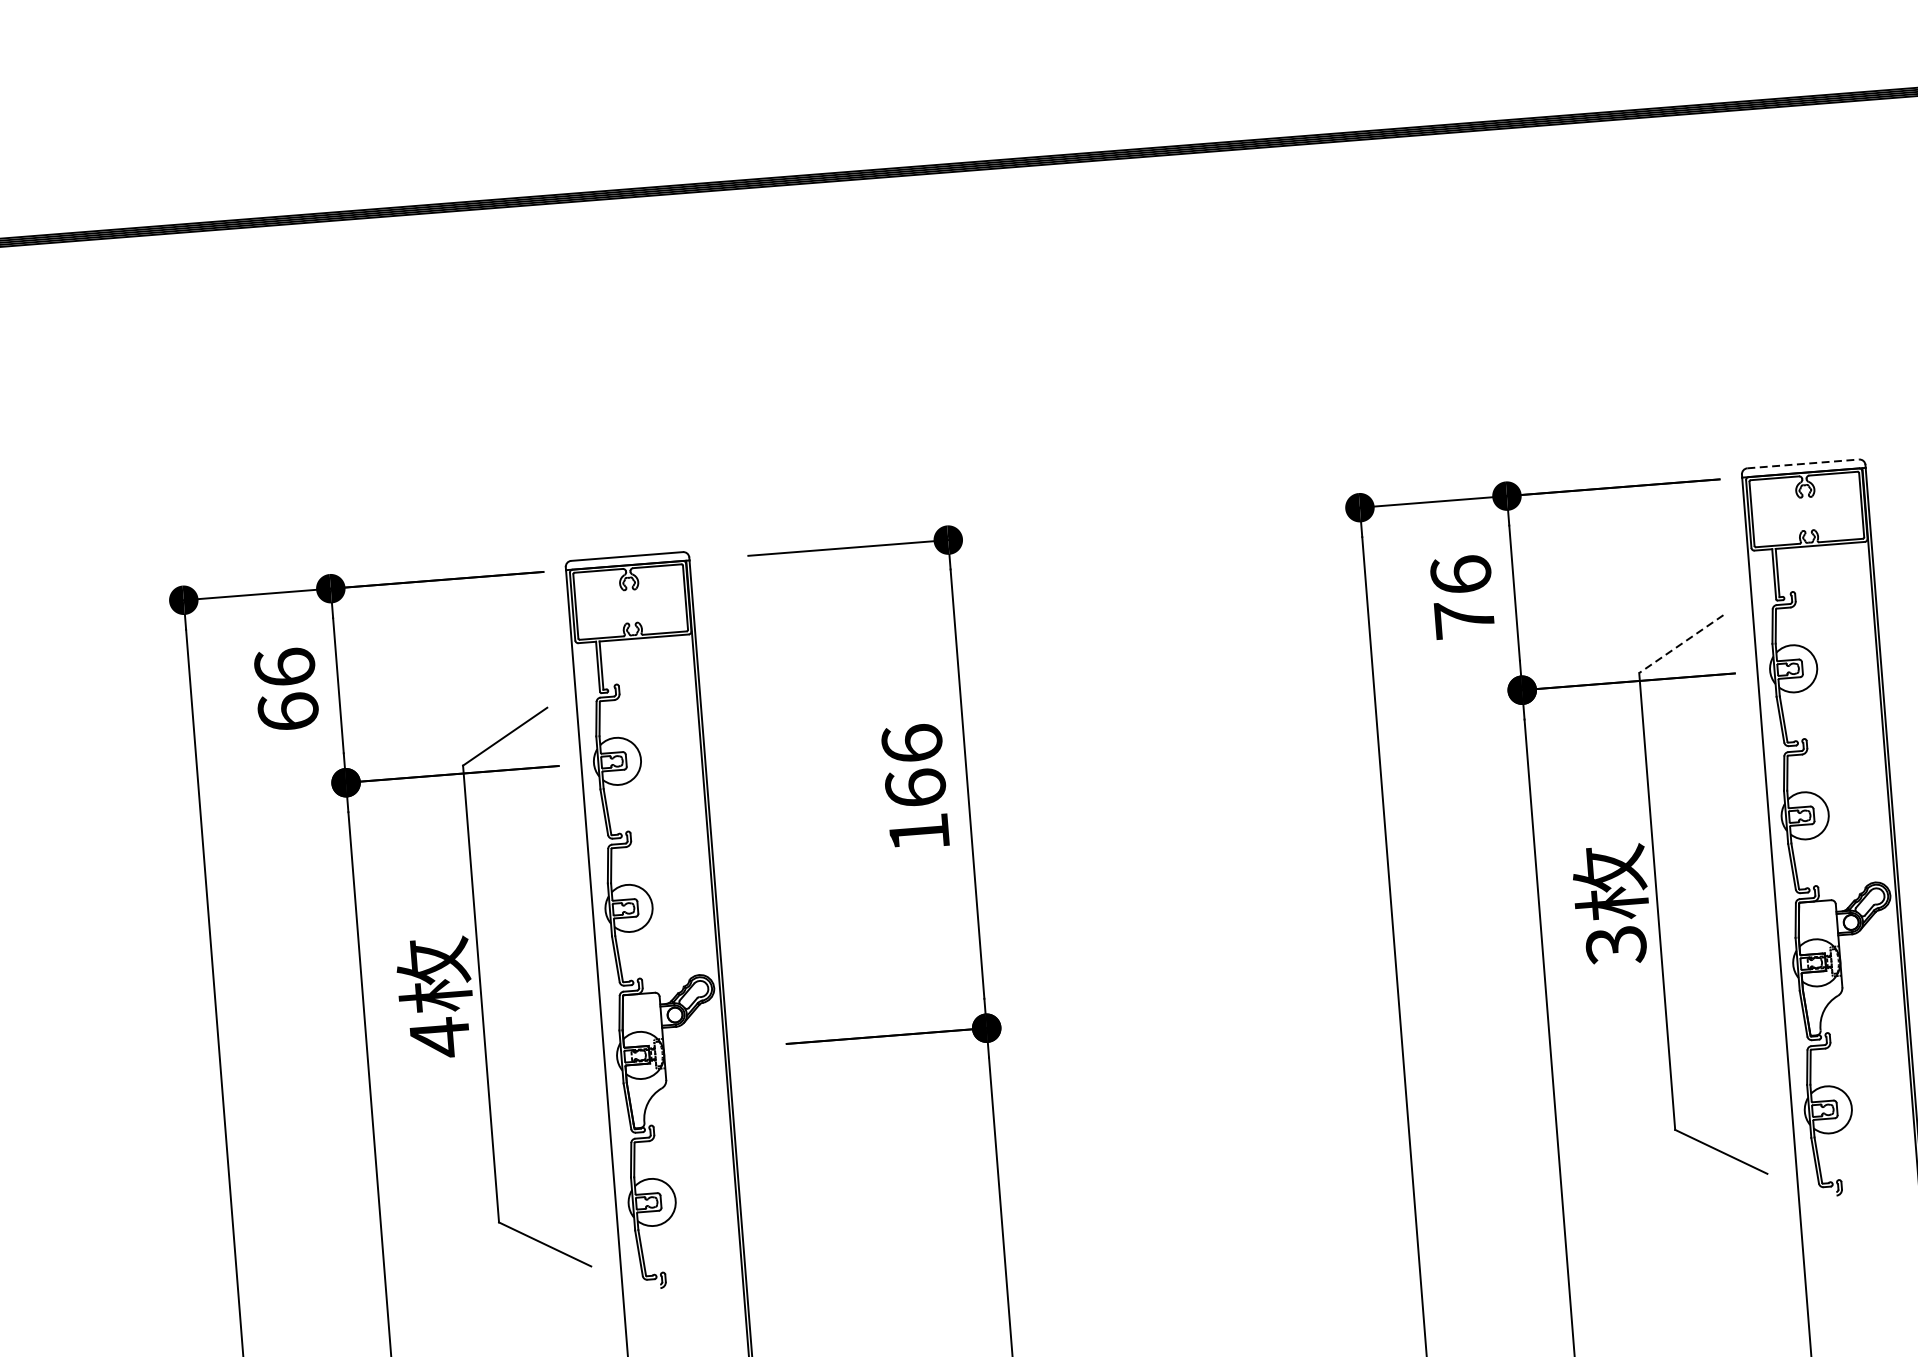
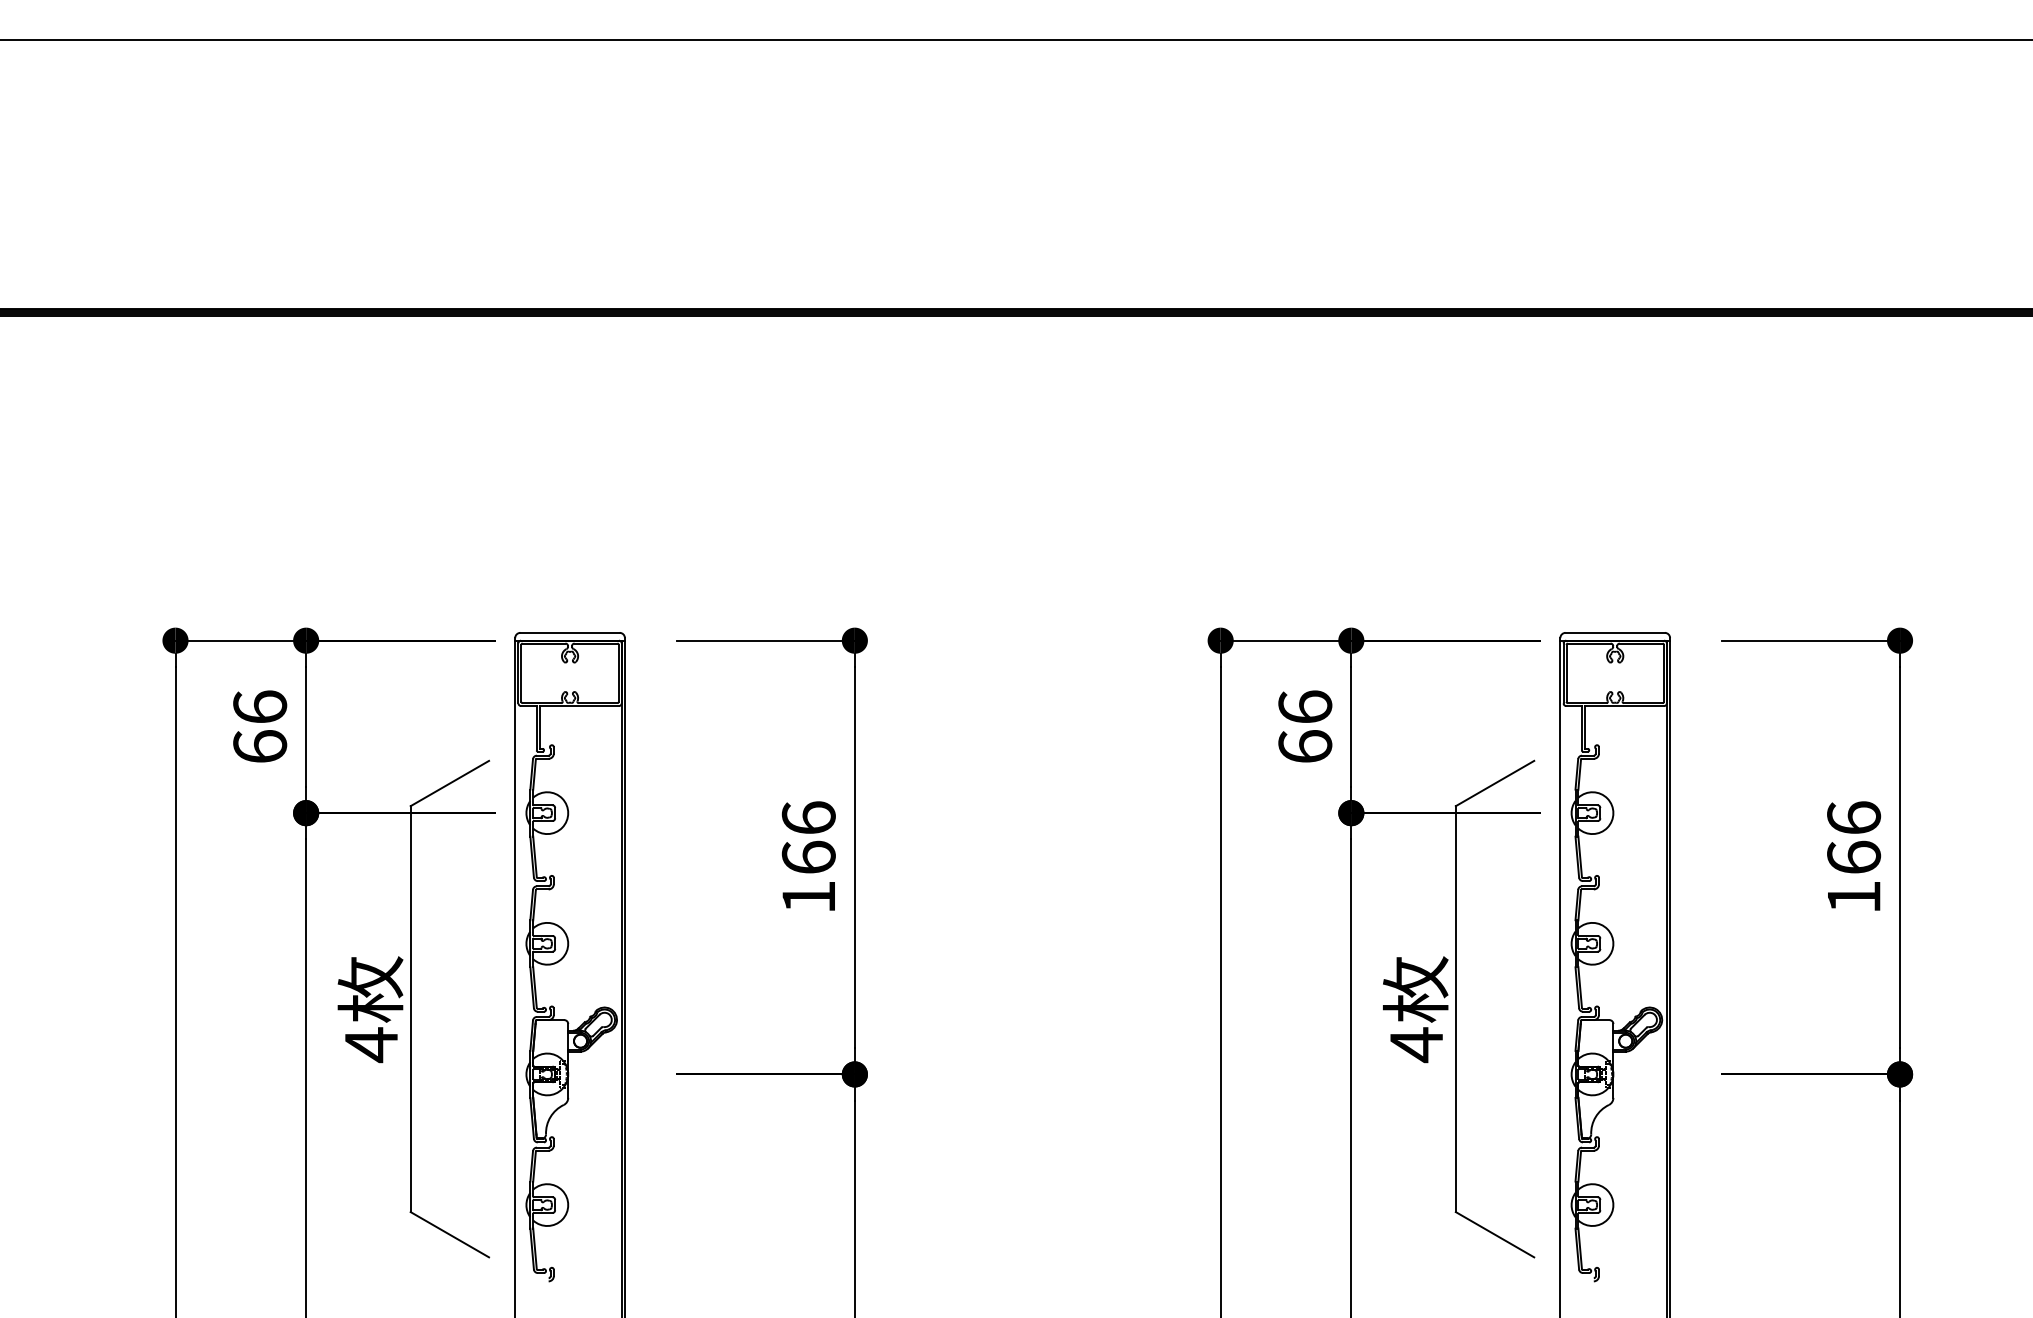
line: (1803, 463) -> (1615, 632), dashed -> solid
text: (1464, 619) -> (1305, 746), 76 -> 66
line: (1680, 644) -> (1494, 783), dashed -> solid
text: (1616, 945) -> (1416, 1045), 3 -> 4

